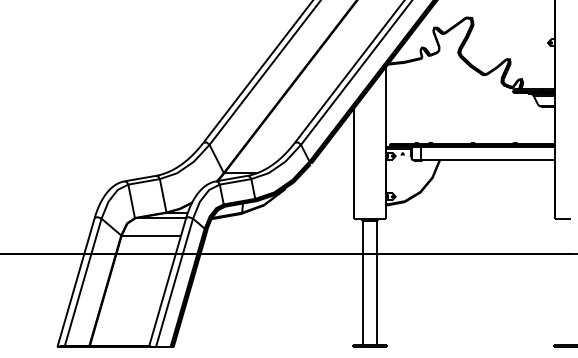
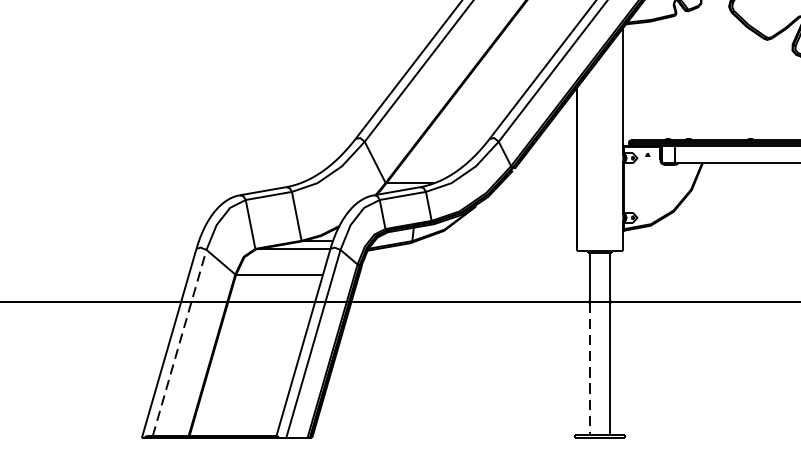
line: (83, 281) -> (180, 341), solid -> dashed
line: (363, 300) -> (590, 369), solid -> dashed

